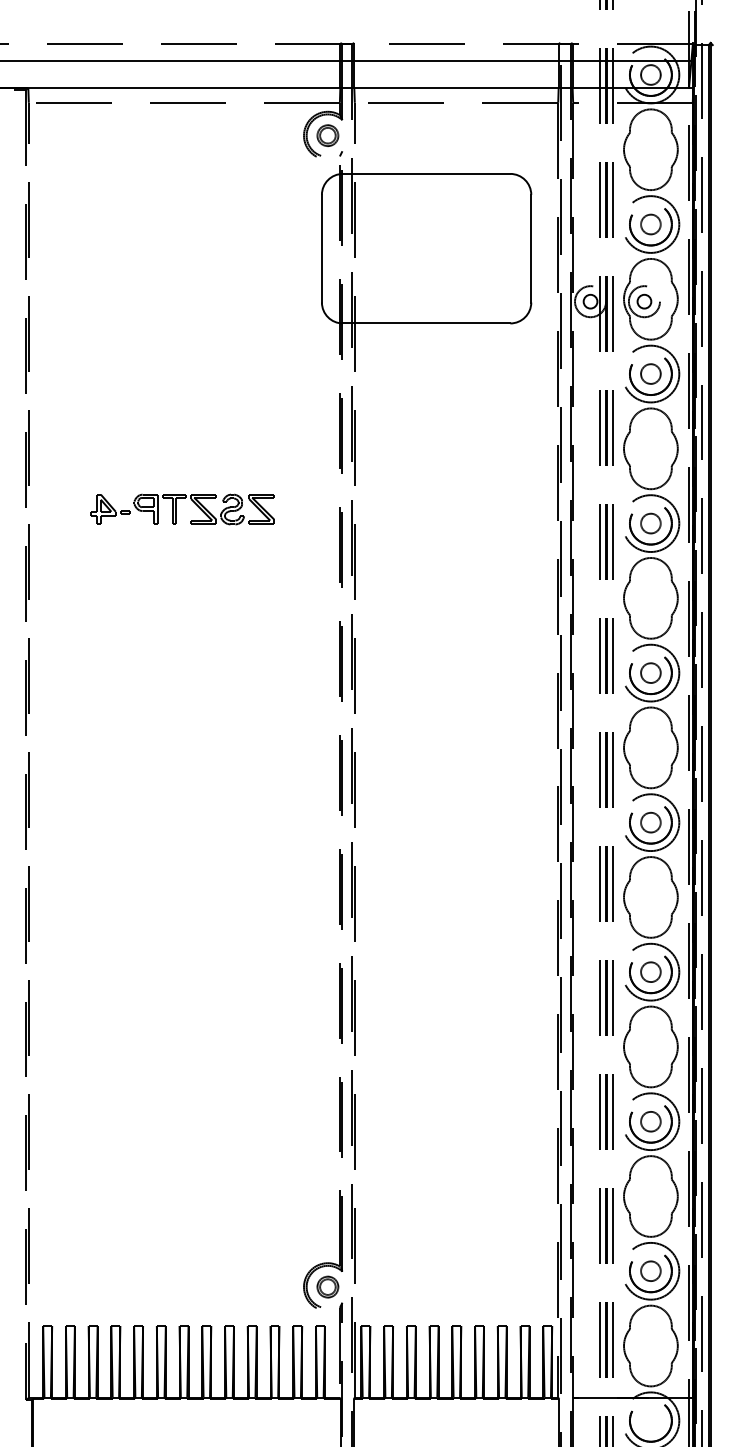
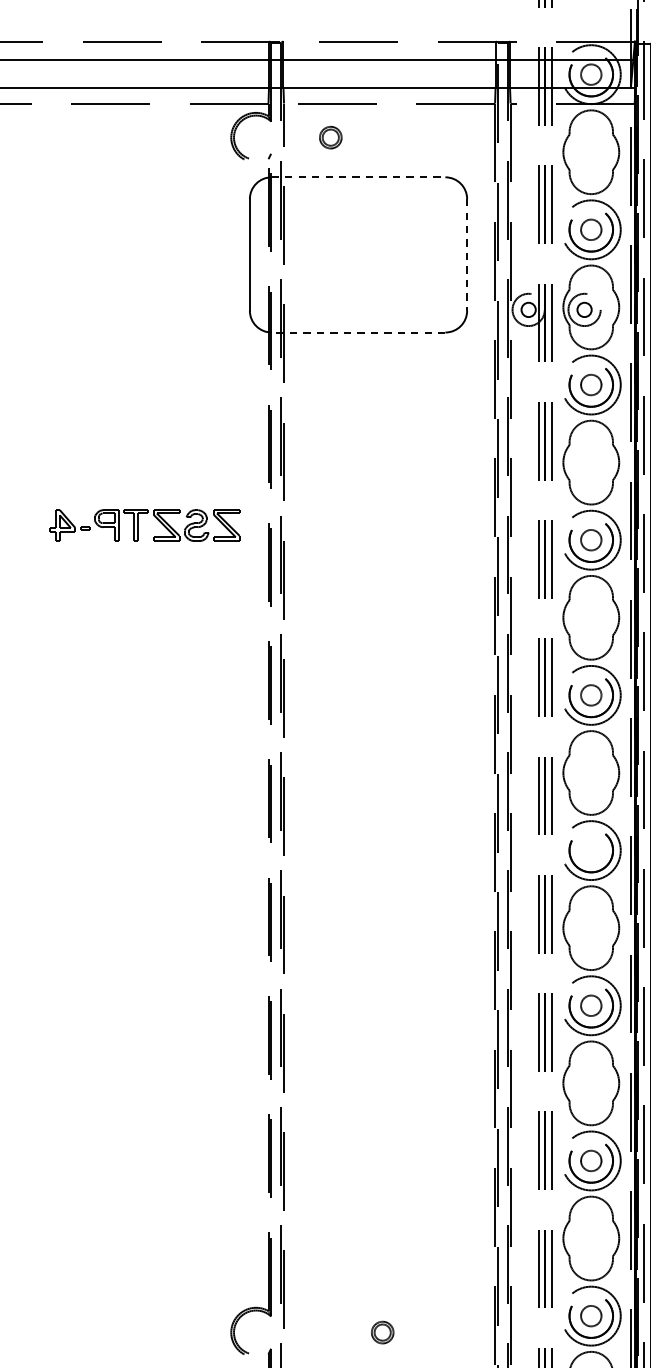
part: (327, 135) -> (330, 137), moved
line: (426, 173) -> (358, 176), solid -> dashed
line: (531, 248) -> (467, 254), solid -> dashed
line: (426, 323) -> (358, 332), solid -> dashed
part: (182, 509) -> (144, 525), moved
circle: (650, 822) -> (590, 850), removed
part: (327, 1286) -> (382, 1331), moved

